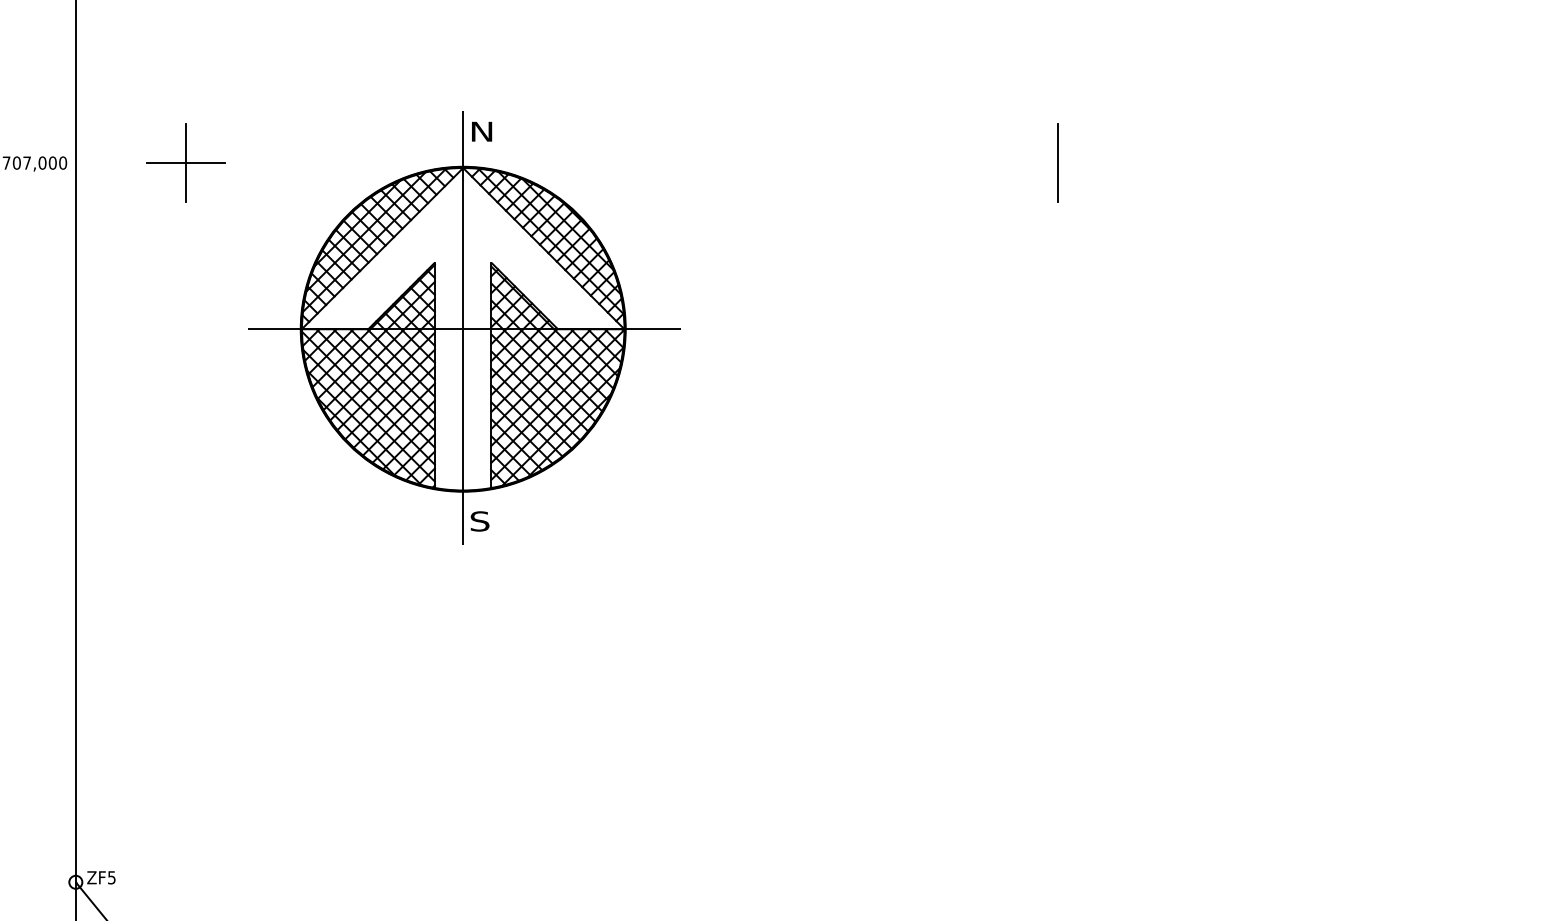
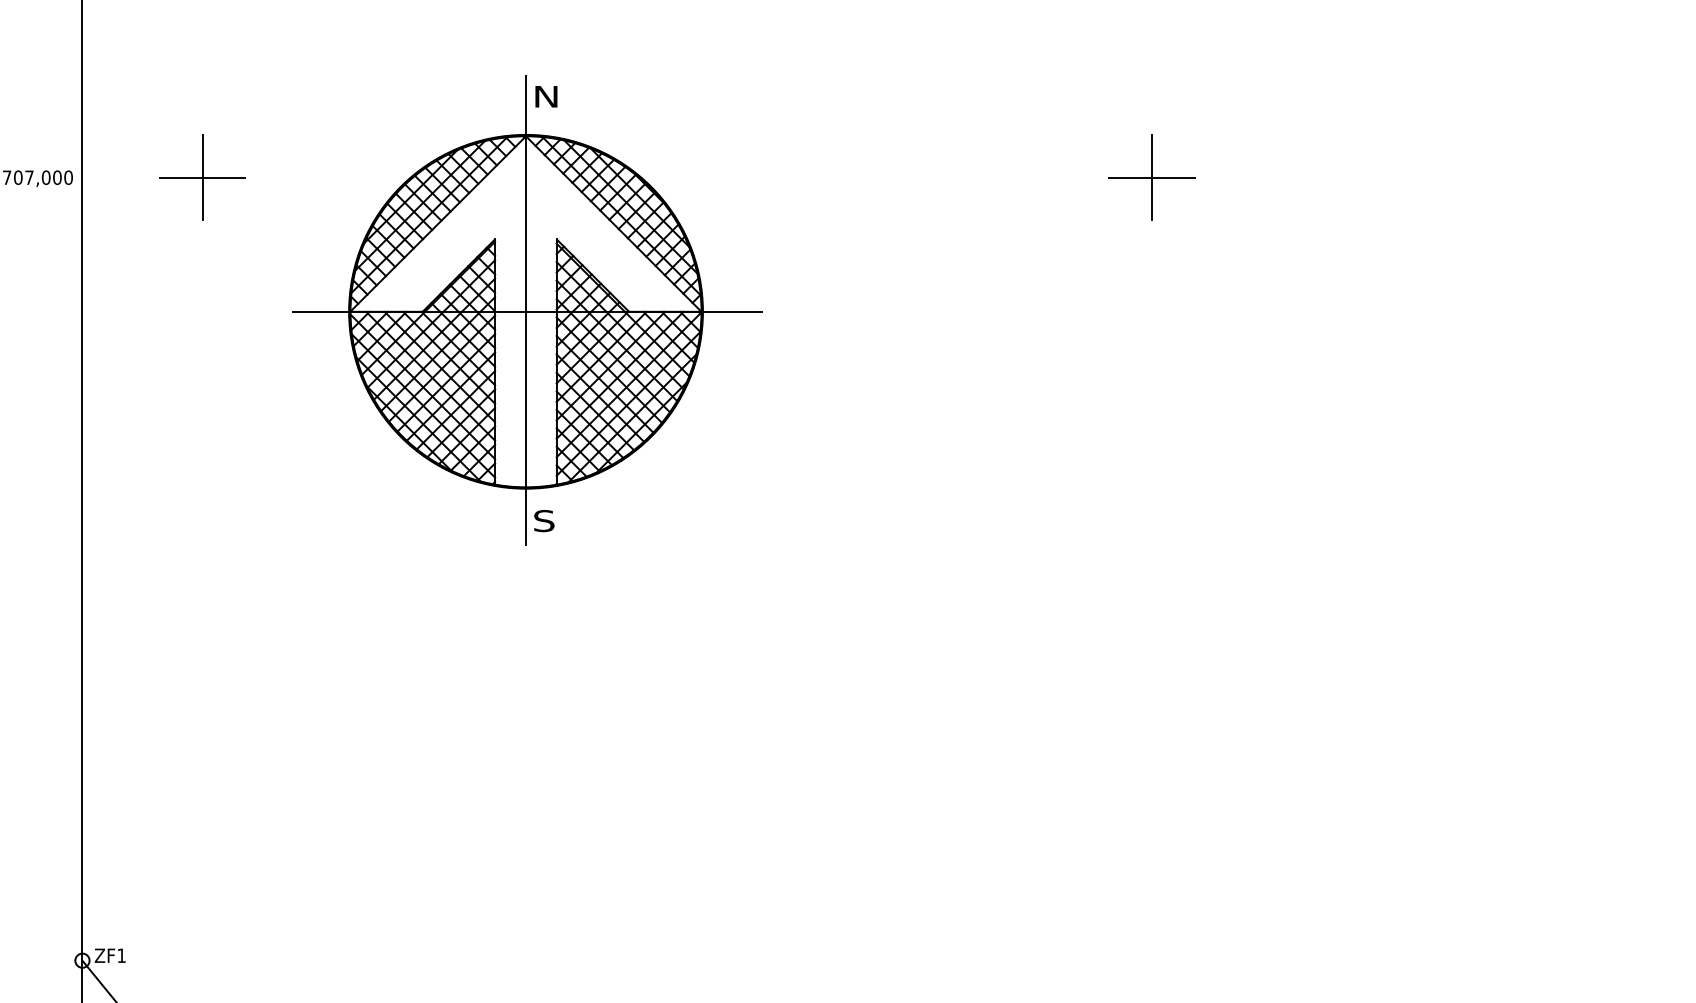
line: (1057, 163) -> (1151, 178), added
part: (464, 327) -> (527, 309), moved
text: (111, 877) -> (121, 955), ZF5 -> ZF1

